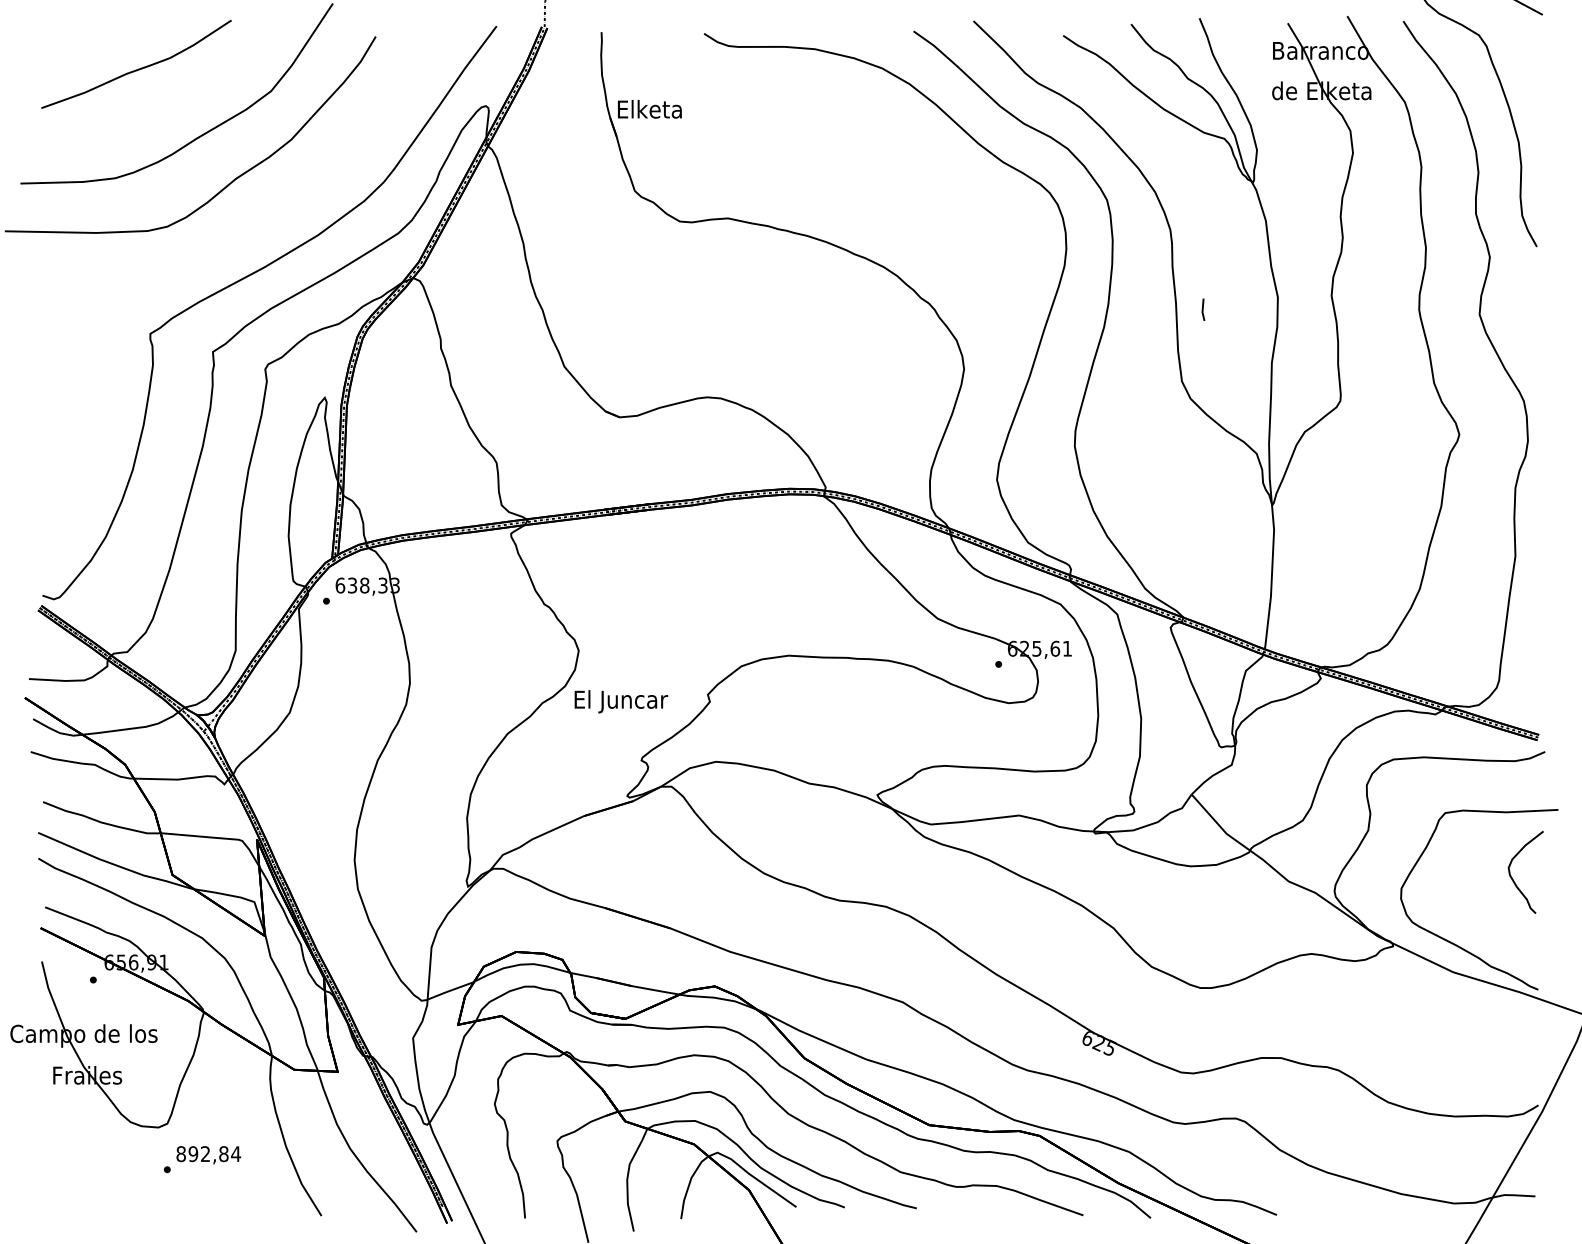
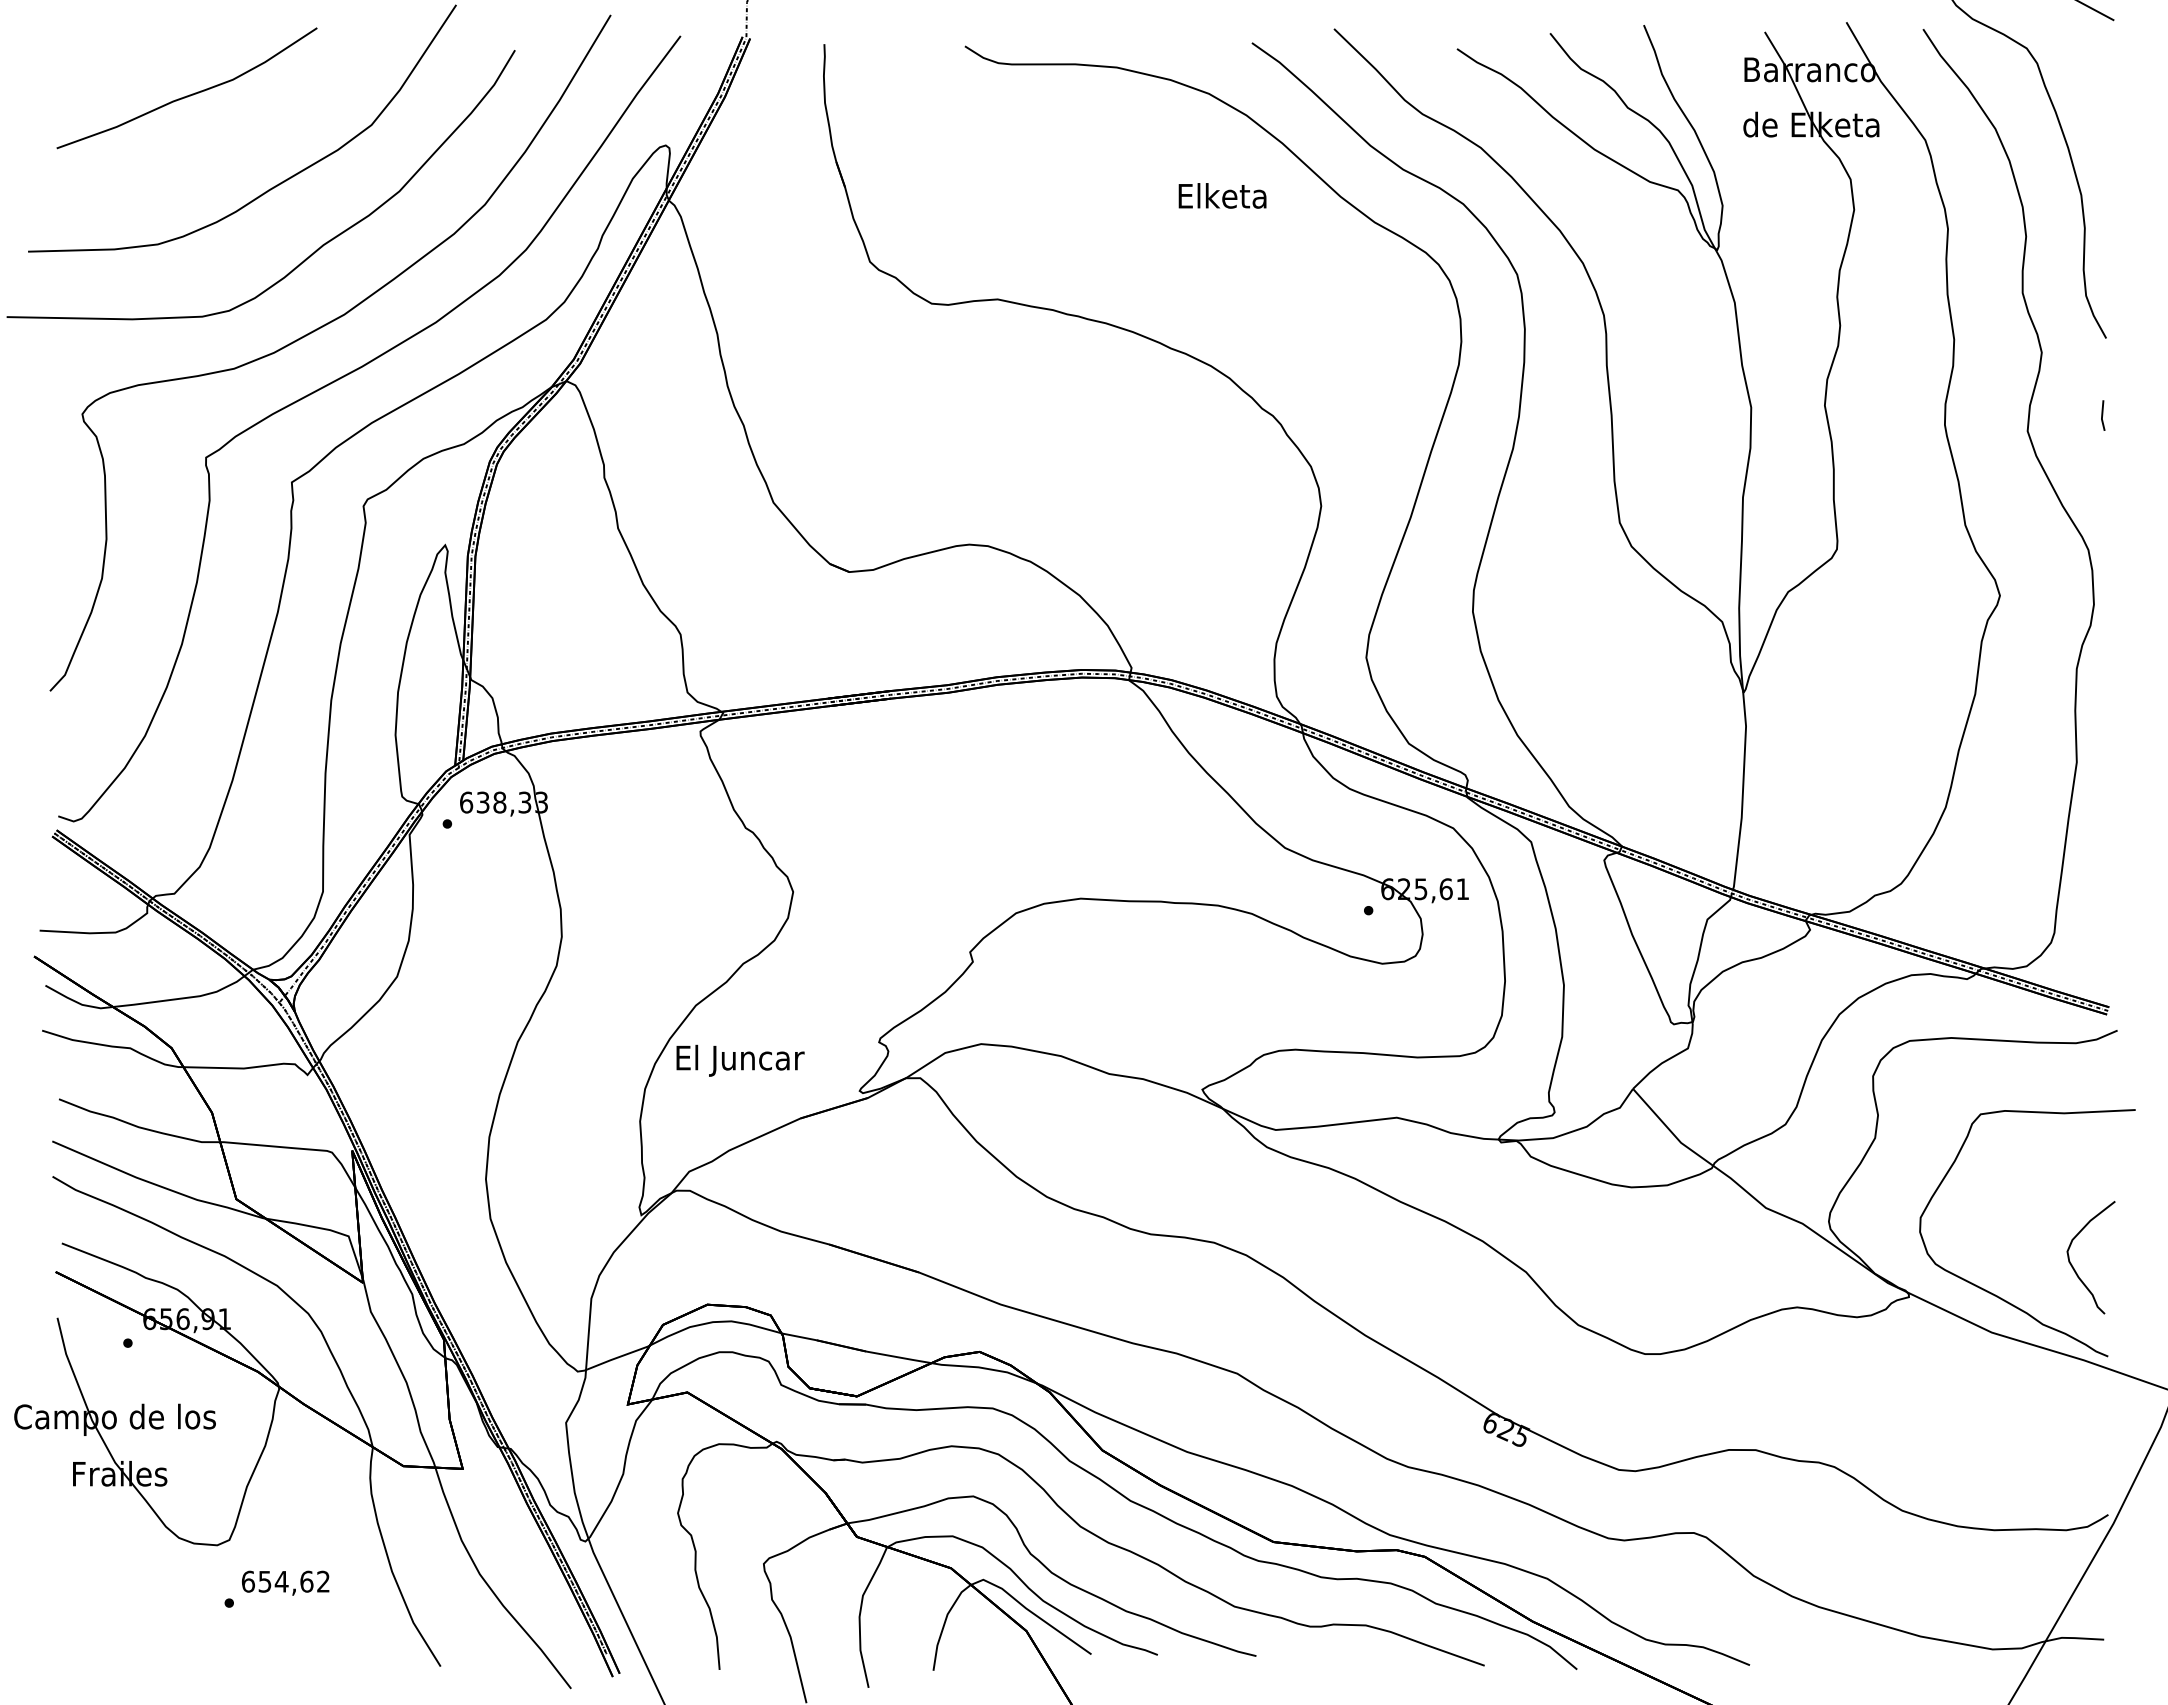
text: (649, 109) -> (1222, 195), moved
curve: (233, 240) -> (319, 329), added
line: (1203, 309) -> (2103, 415), moved
text: (621, 701) -> (740, 1060), moved
curve: (1514, 881) -> (2075, 1269), moved
text: (208, 1153) -> (285, 1581), 892,84 -> 654,62

